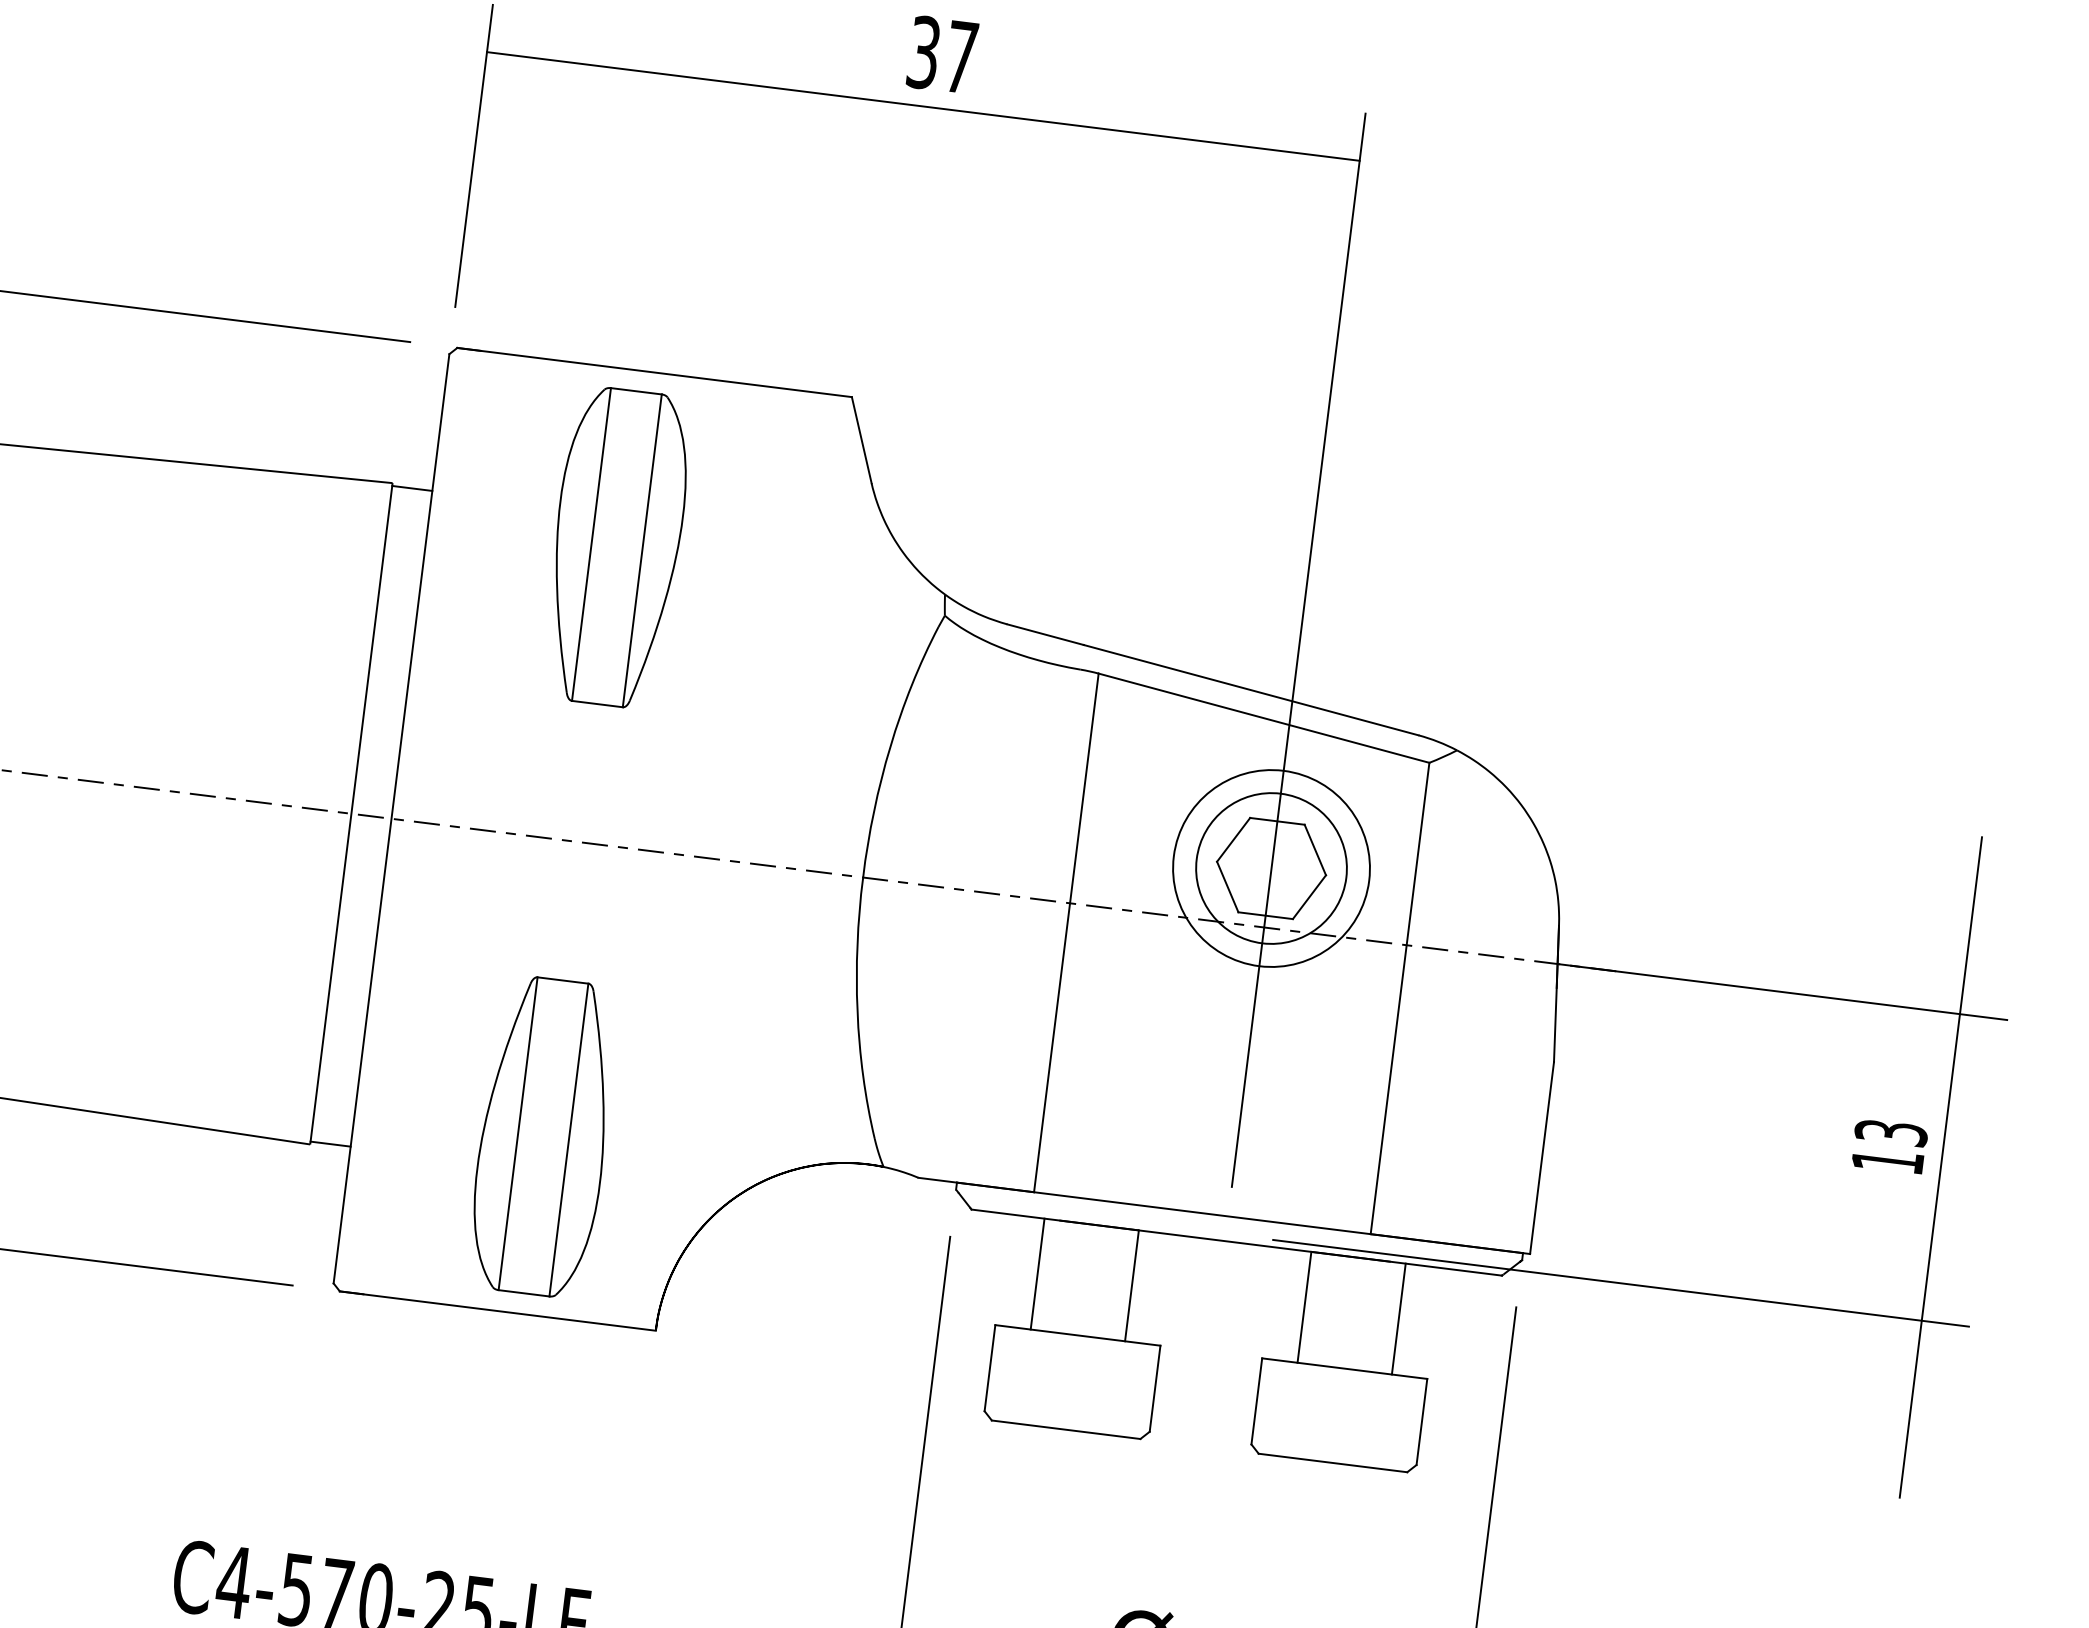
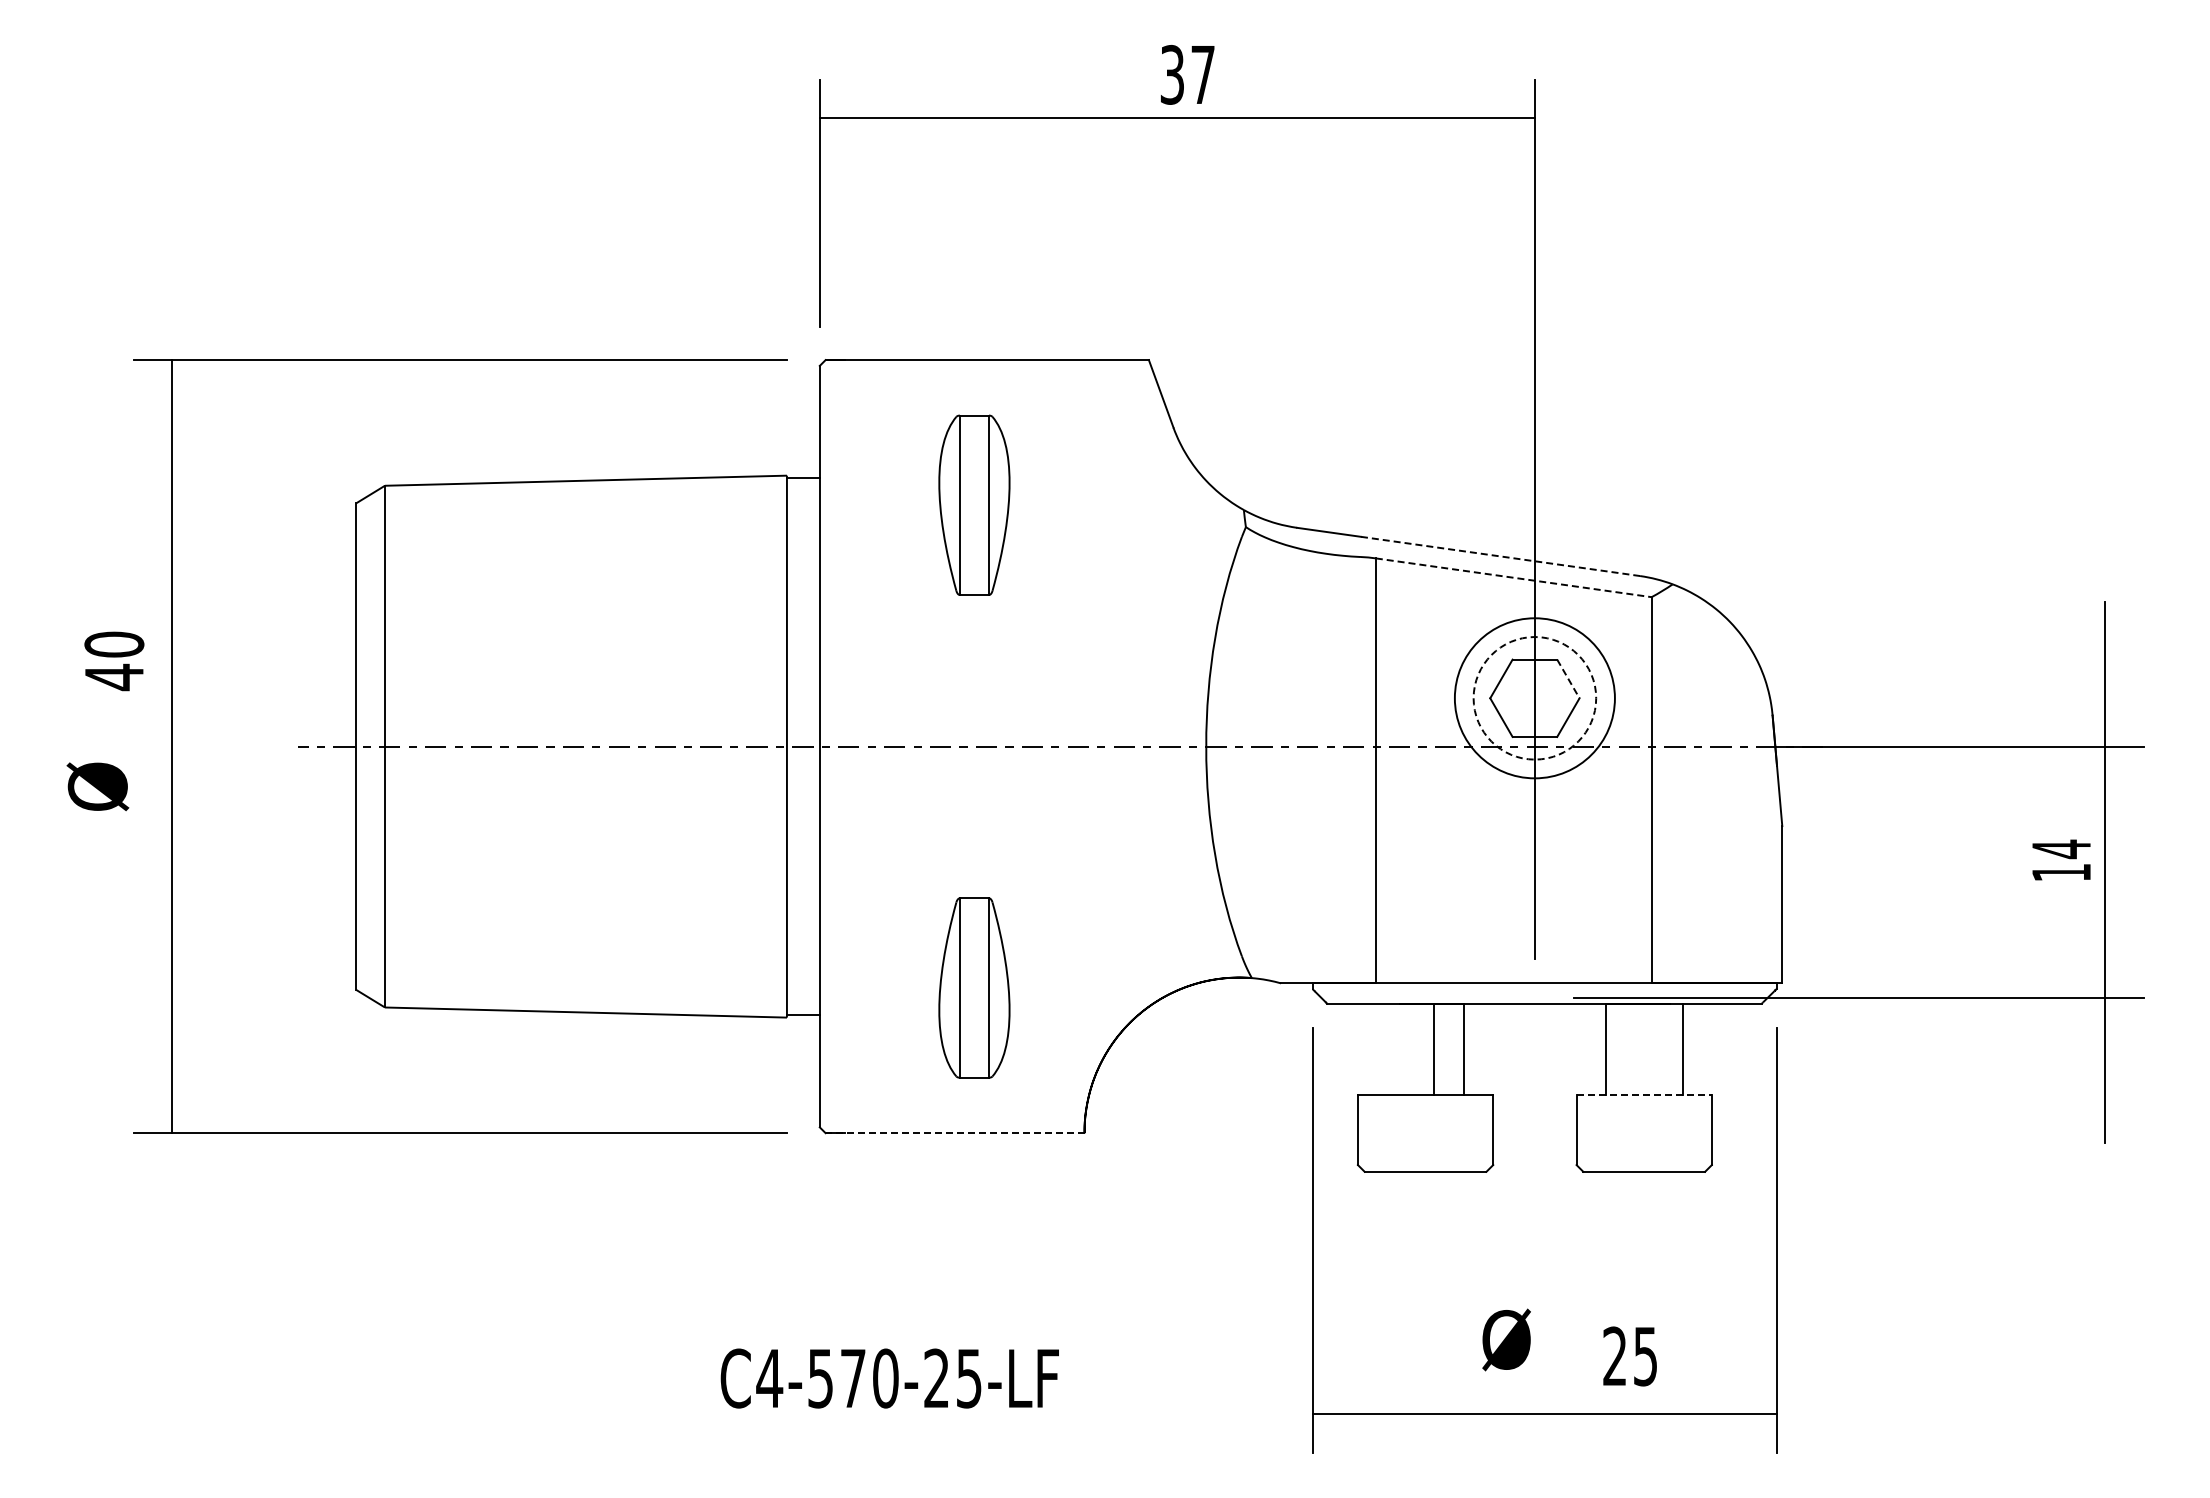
part: (616, 548) -> (974, 505), size x0.7
line: (1251, 690) -> (1500, 556), solid -> dashed
line: (1264, 717) -> (1514, 577), solid -> dashed
line: (1315, 850) -> (1568, 679), solid -> dashed
circle: (1271, 868) -> (1534, 698), solid -> dashed
text: (1891, 1133) -> (2061, 849), 13 -> 14
part: (543, 1136) -> (974, 987), size x0.7
line: (1037, 1273) -> (1433, 1048), moved
line: (497, 1311) -> (954, 1133), solid -> dashed
line: (1345, 1368) -> (1644, 1094), solid -> dashed

